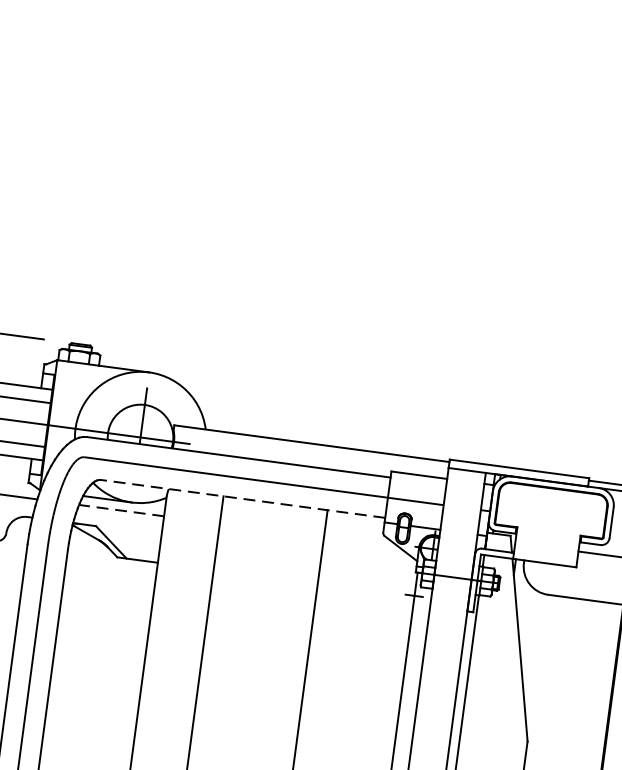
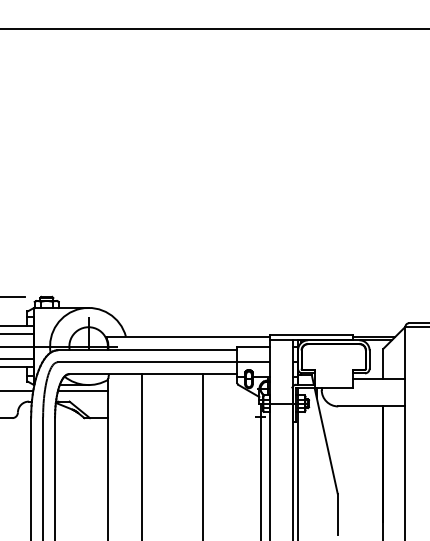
line: (241, 499) -> (152, 374), dashed -> solid
line: (120, 510) -> (82, 390), dashed -> solid

